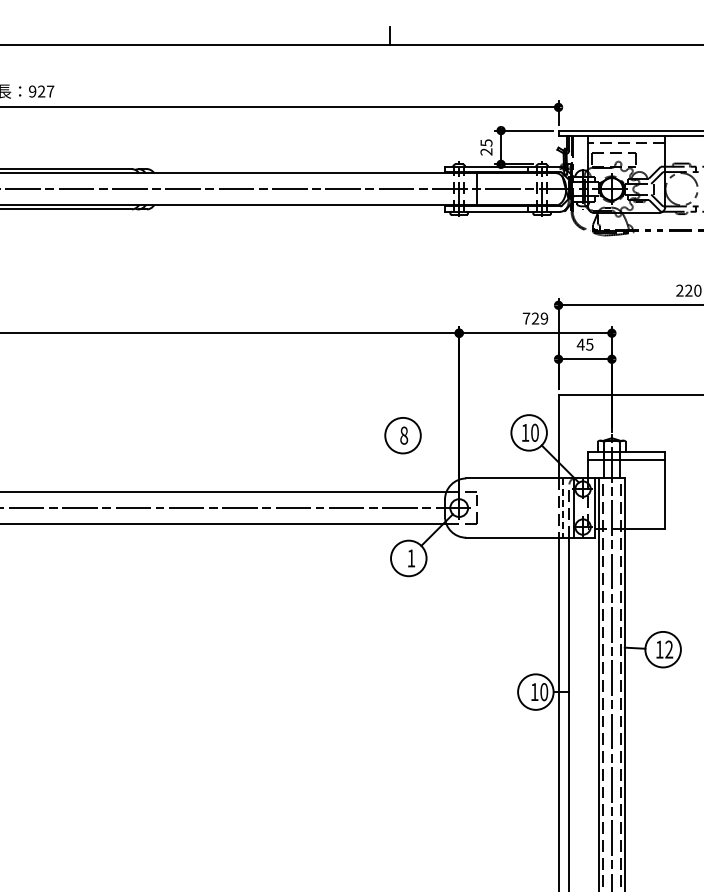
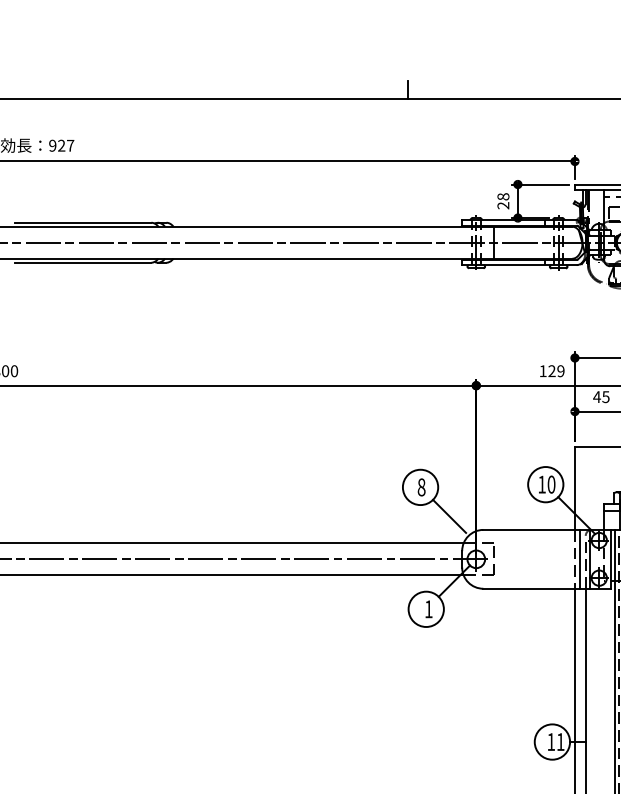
text: (486, 142) -> (503, 196), 25 -> 28
text: (526, 318) -> (543, 371), 729 -> 129
line: (431, 464) -> (448, 516), added
line: (563, 508) -> (579, 559), dashed -> solid
text: (544, 692) -> (560, 742), 10 -> 11

